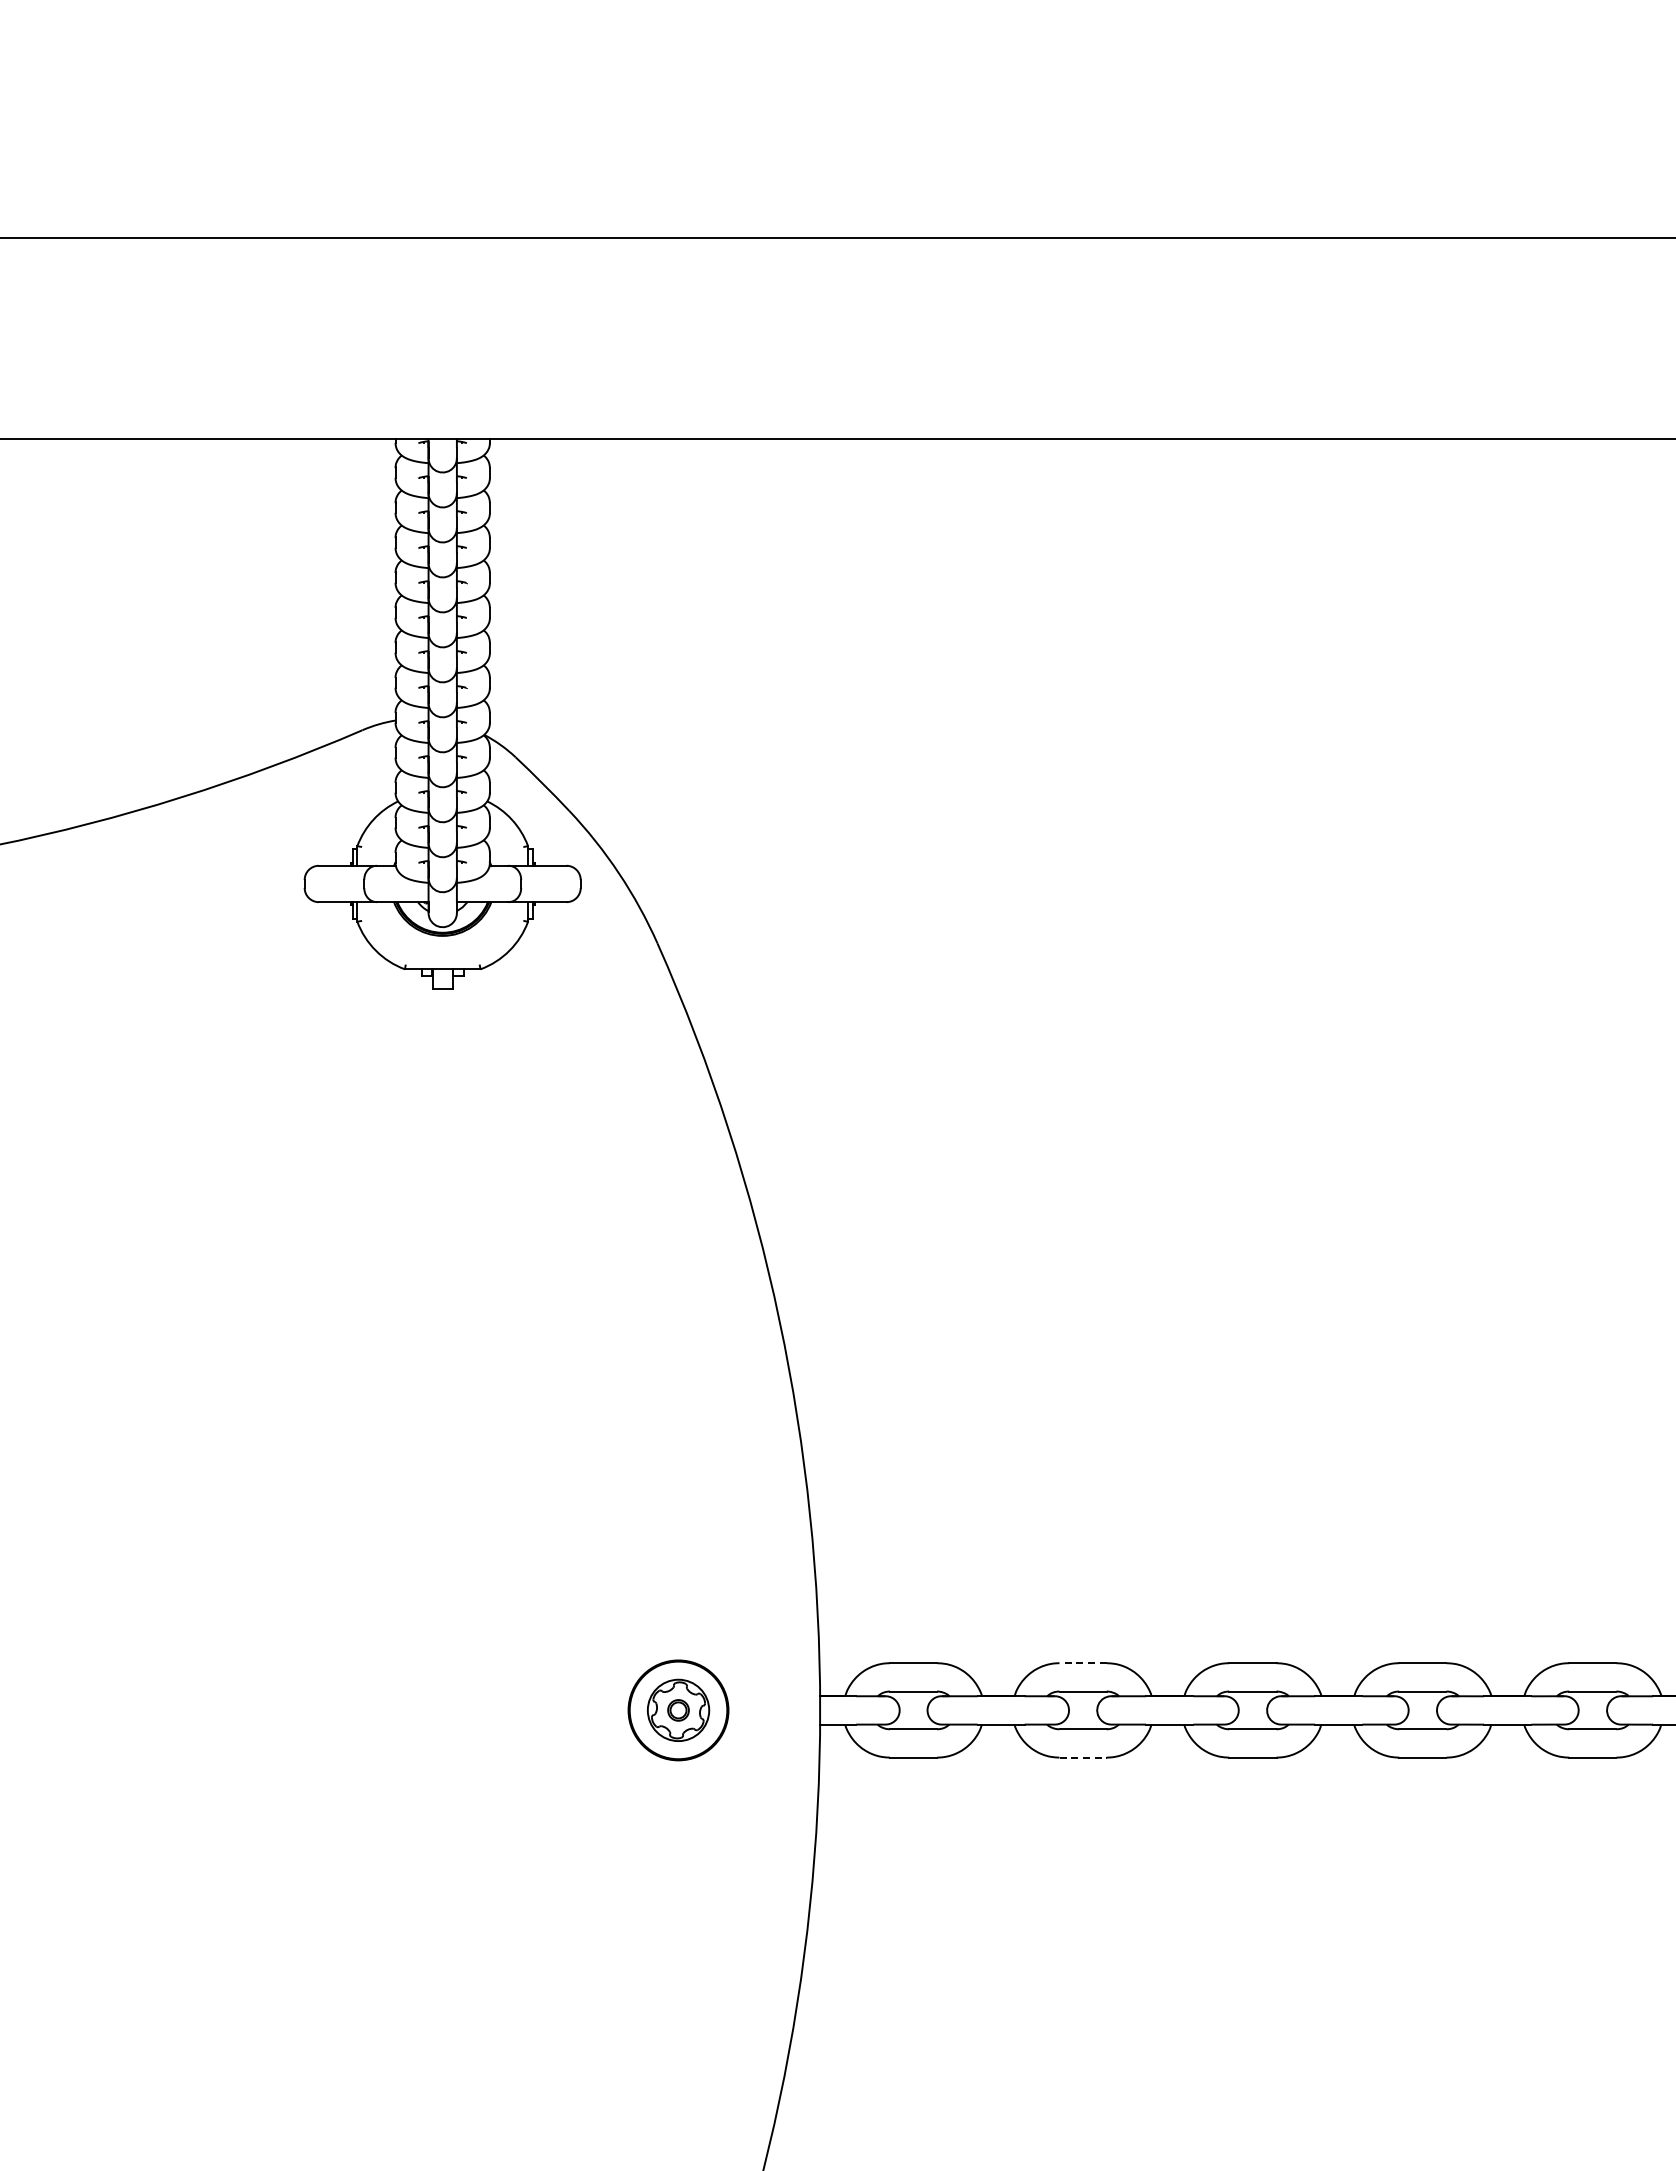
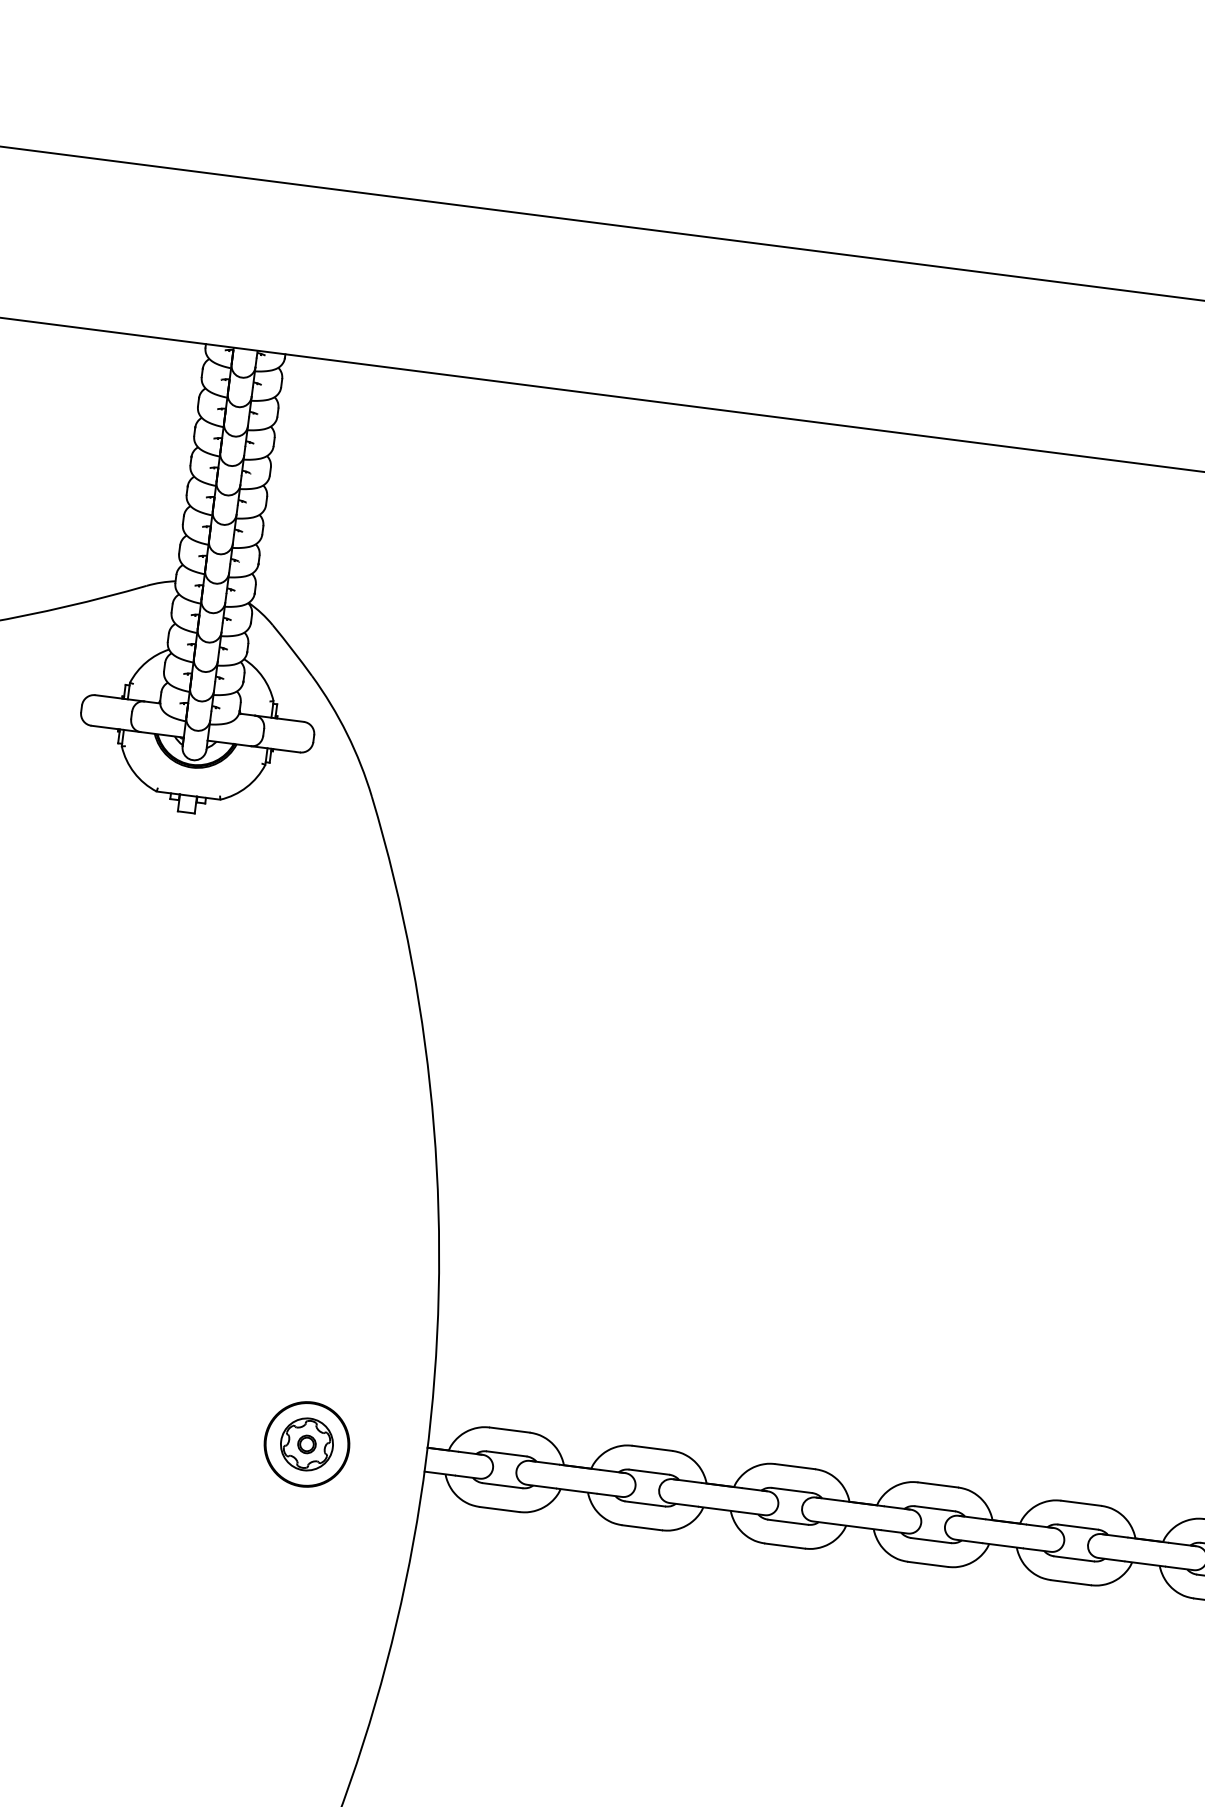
line: (1083, 1663) -> (652, 1448), dashed -> solid
line: (1083, 1757) -> (642, 1527), dashed -> solid

